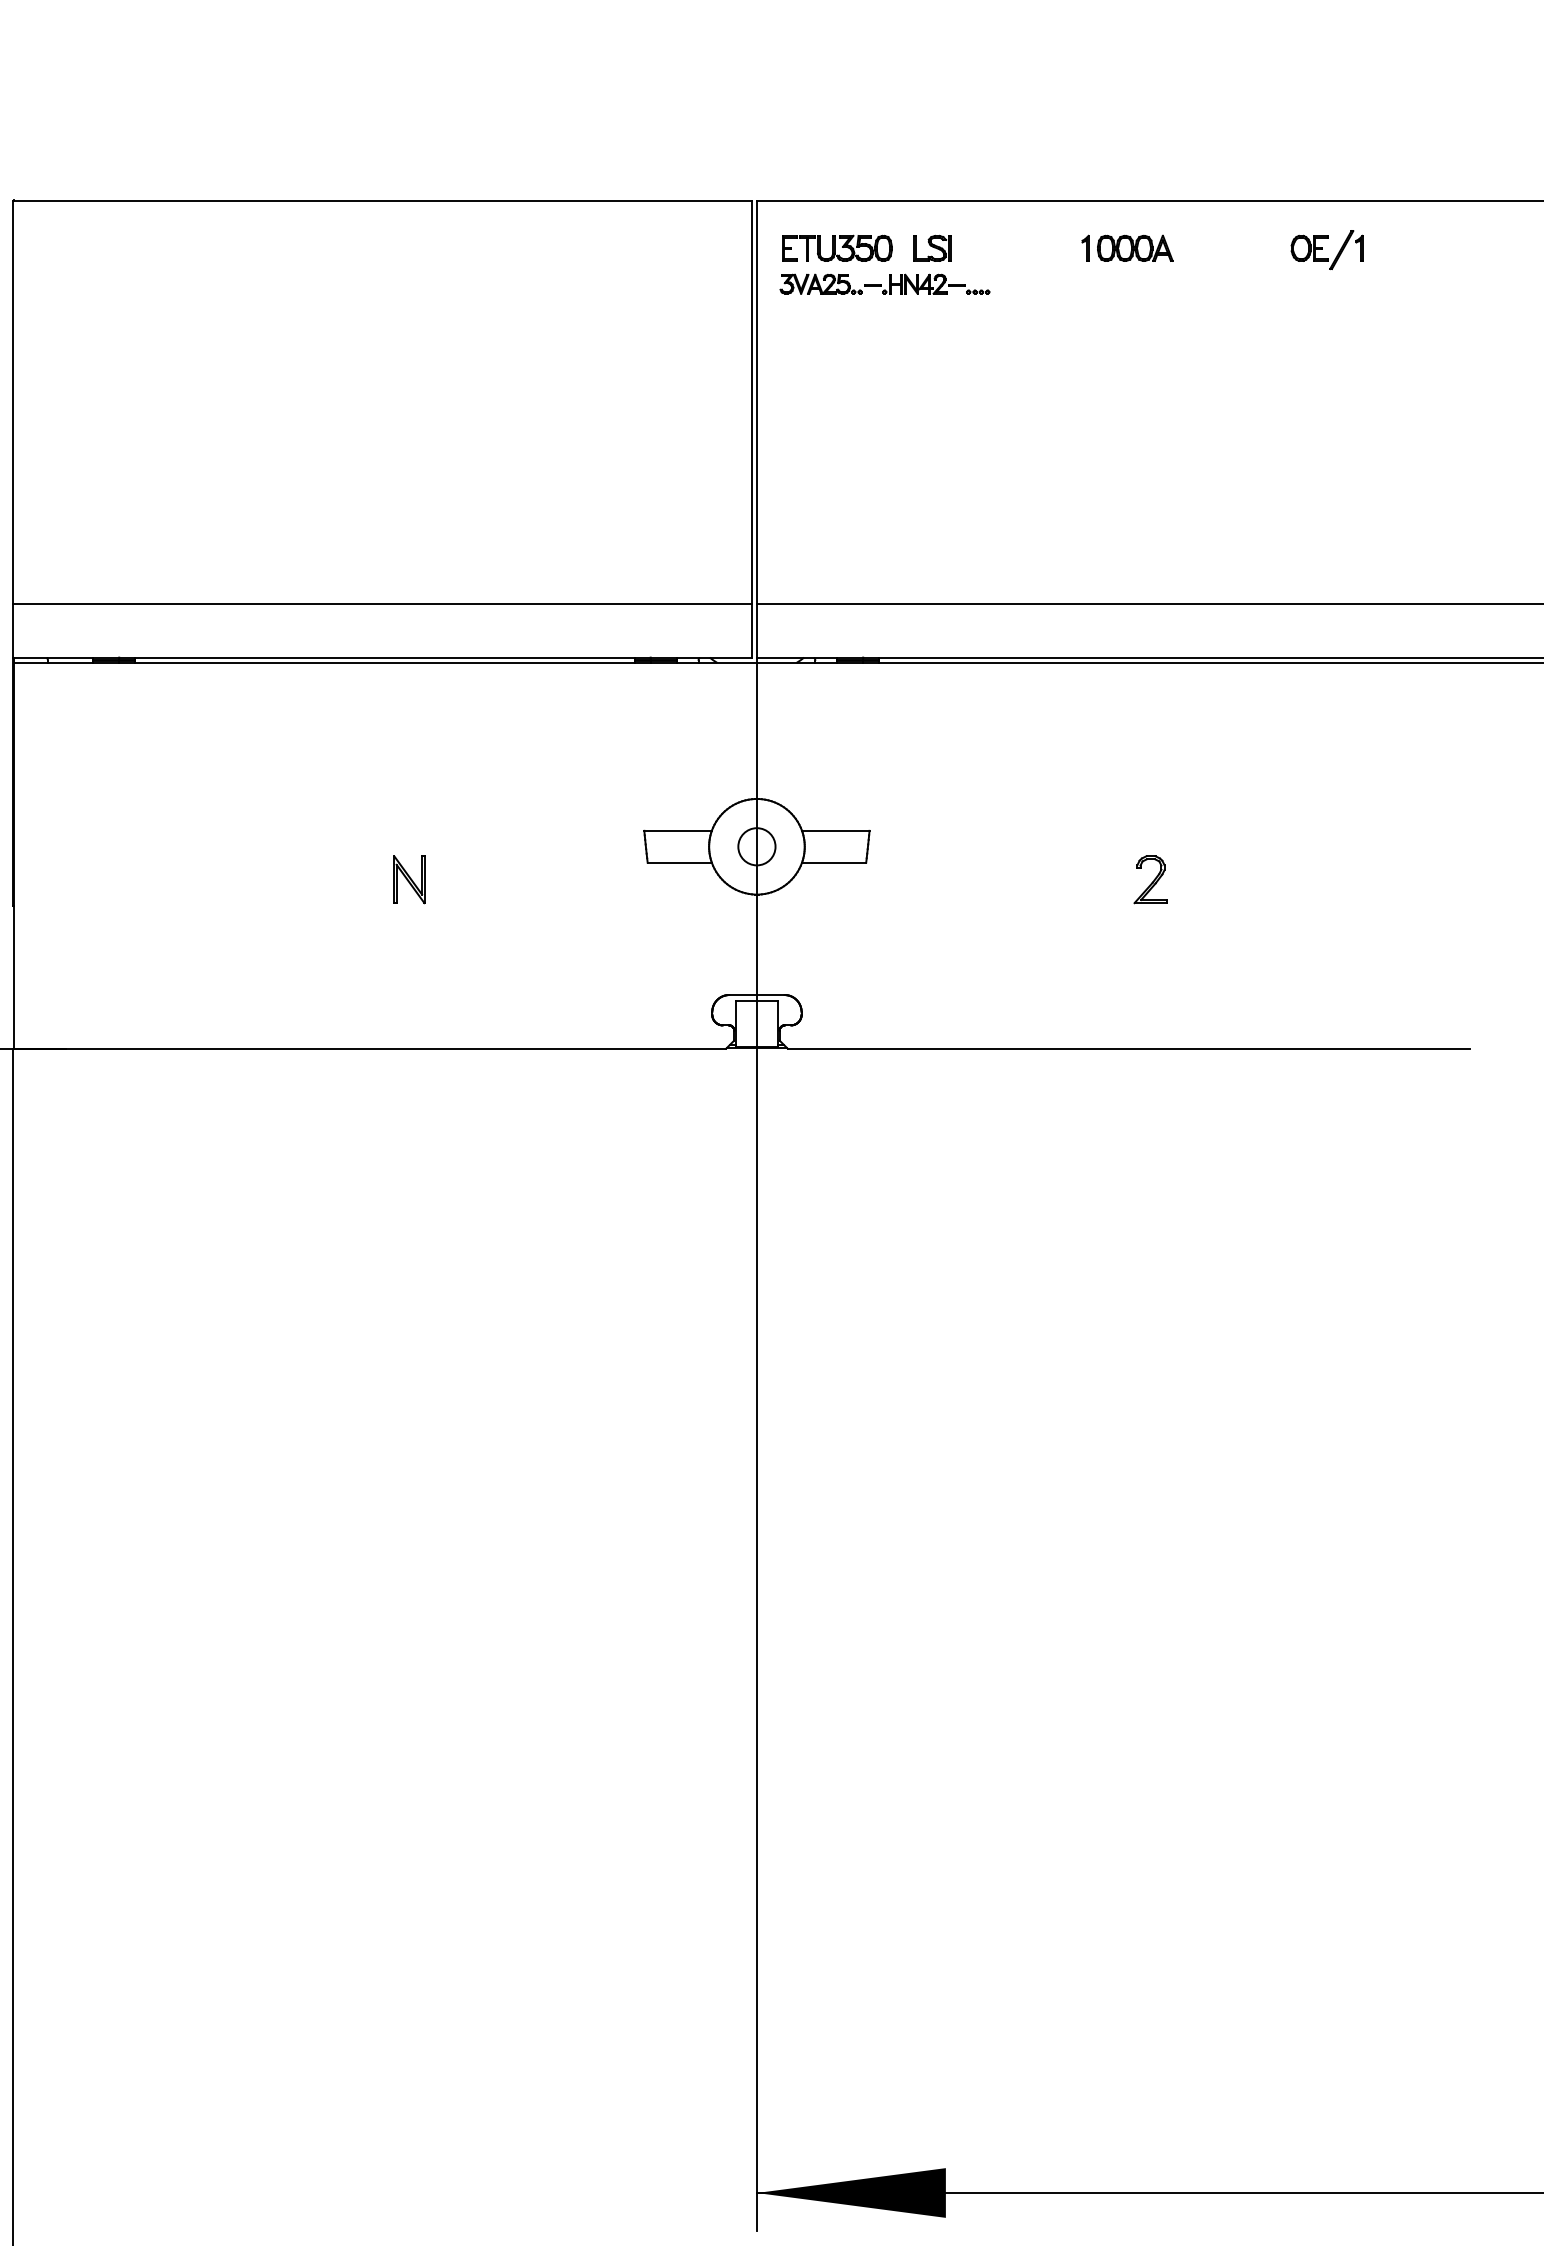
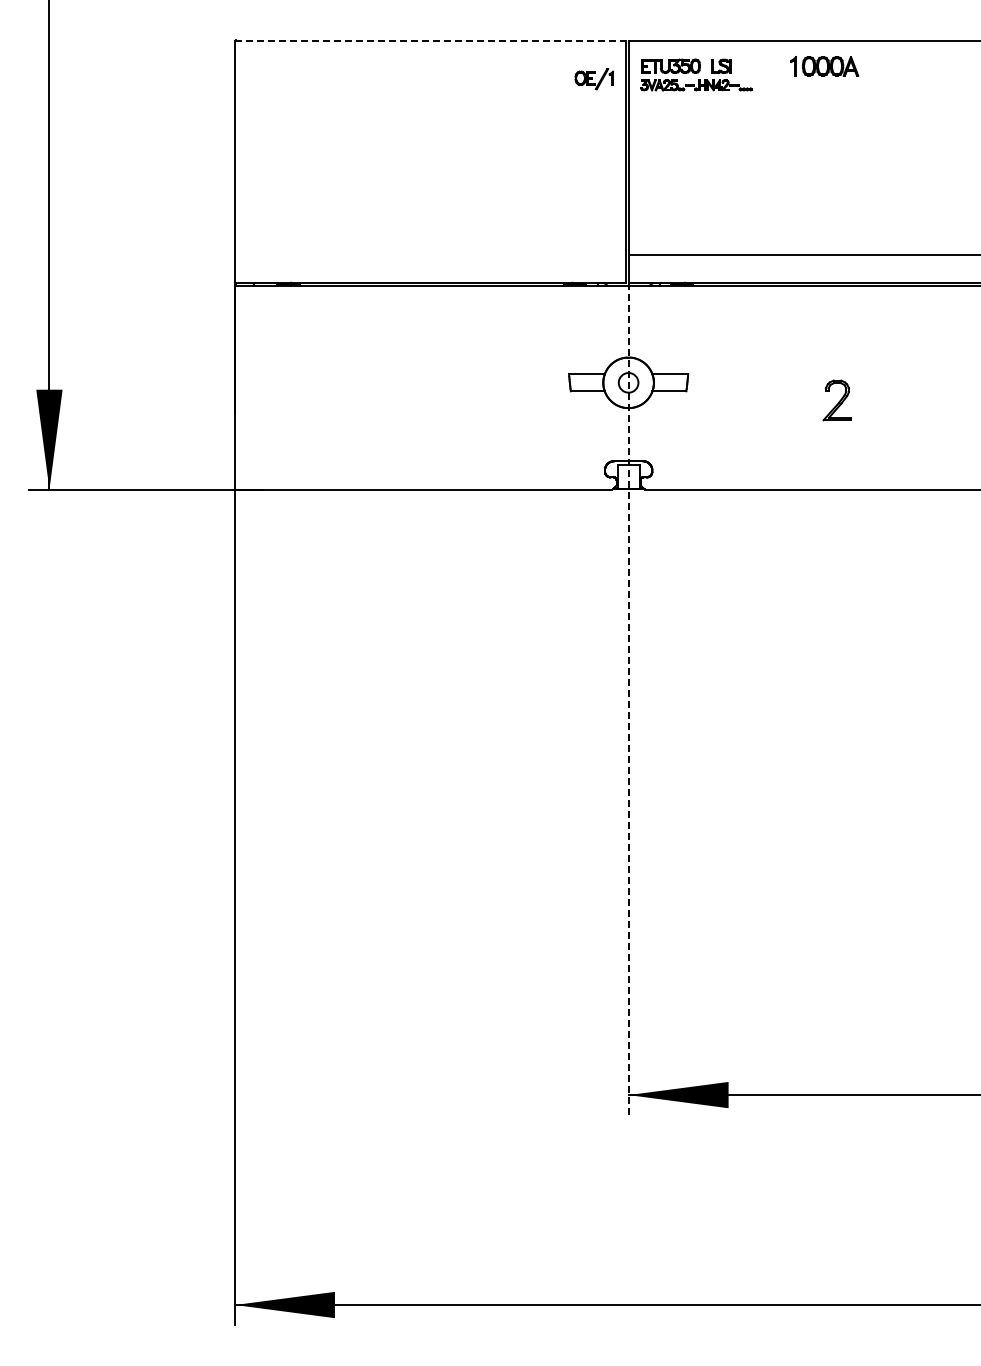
line: (382, 199) -> (430, 40), solid -> dashed
part: (1127, 246) -> (824, 65), size x1.4
part: (1327, 250) -> (594, 79), moved
line: (382, 604) -> (430, 254), removed
part: (408, 878) -> (444, 399), removed
part: (1149, 878) -> (836, 399), size x1.6
line: (756, 1445) -> (628, 699), solid -> dashed

